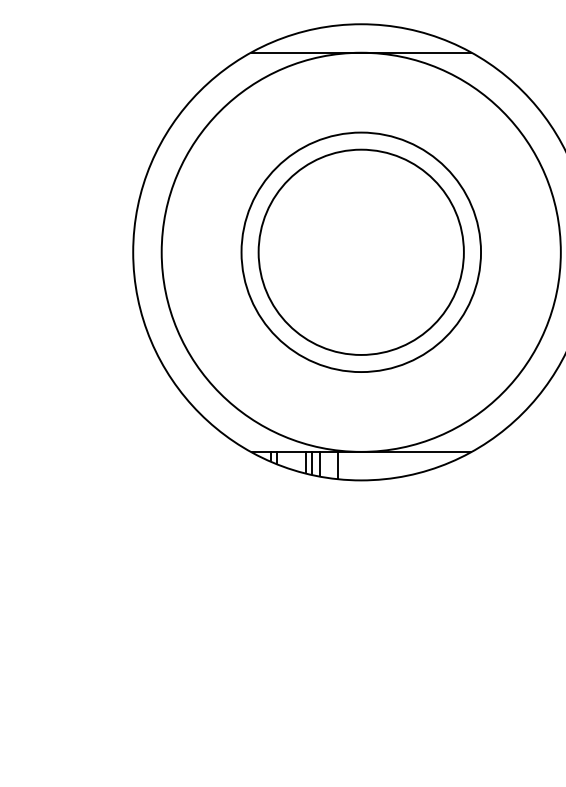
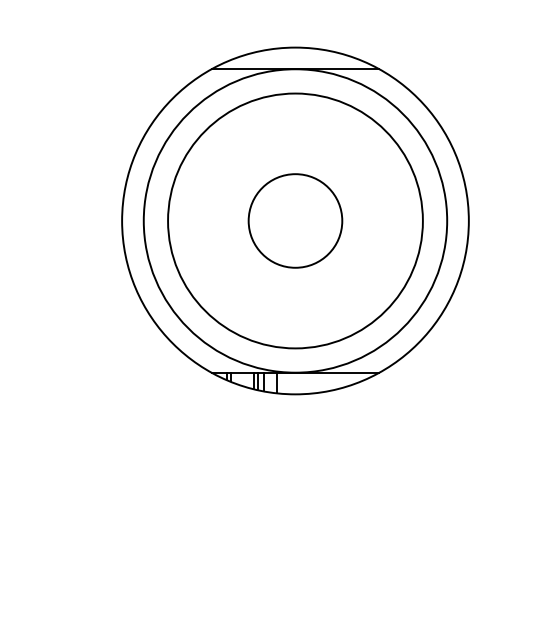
circle: (361, 251) -> (295, 220), size x0.6
circle: (361, 251) -> (295, 220), size x1.4

